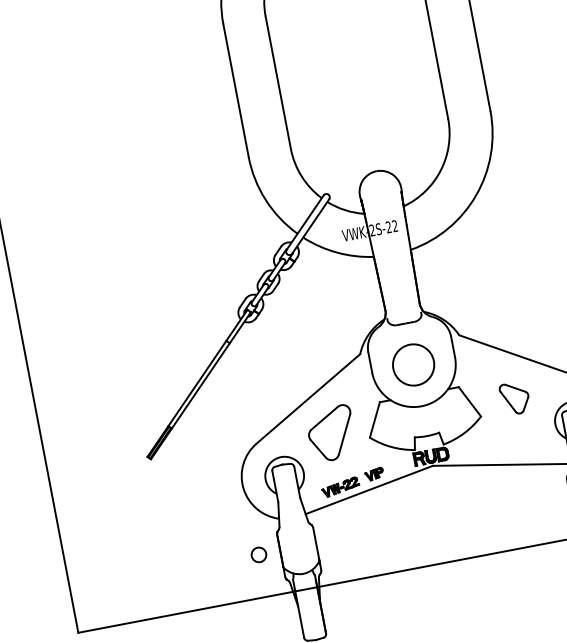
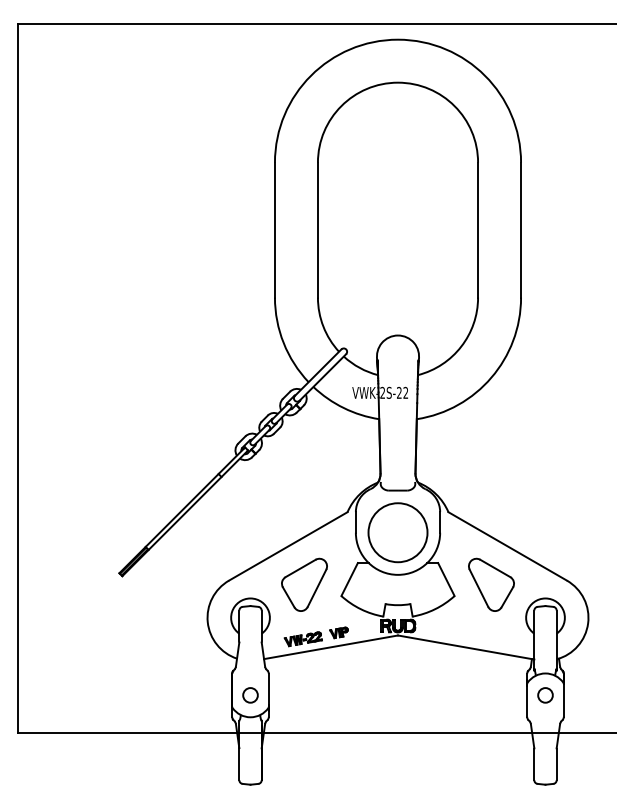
circle: (413, 364) -> (397, 532), size x1.43
part: (515, 398) -> (491, 584), size x1.67
circle: (258, 555) -> (250, 695), moved

